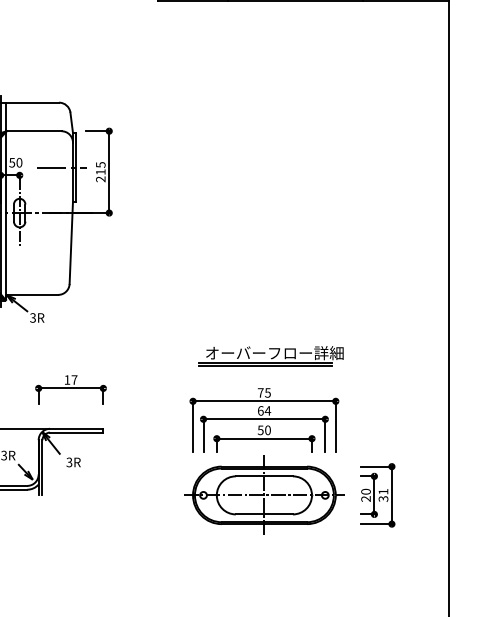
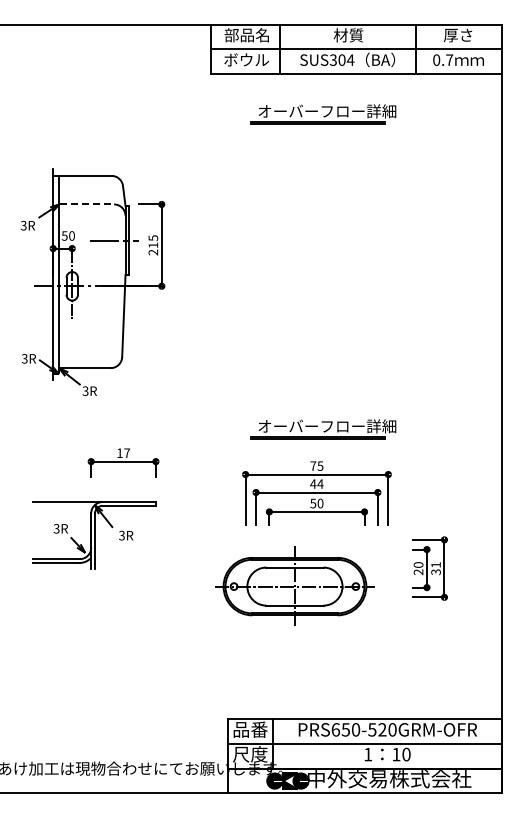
part: (270, 41) -> (323, 114), added
line: (34, 131) -> (87, 204), solid -> dashed
text: (260, 410) -> (313, 483), 64 -> 44
part: (263, 494) -> (294, 585), moved

